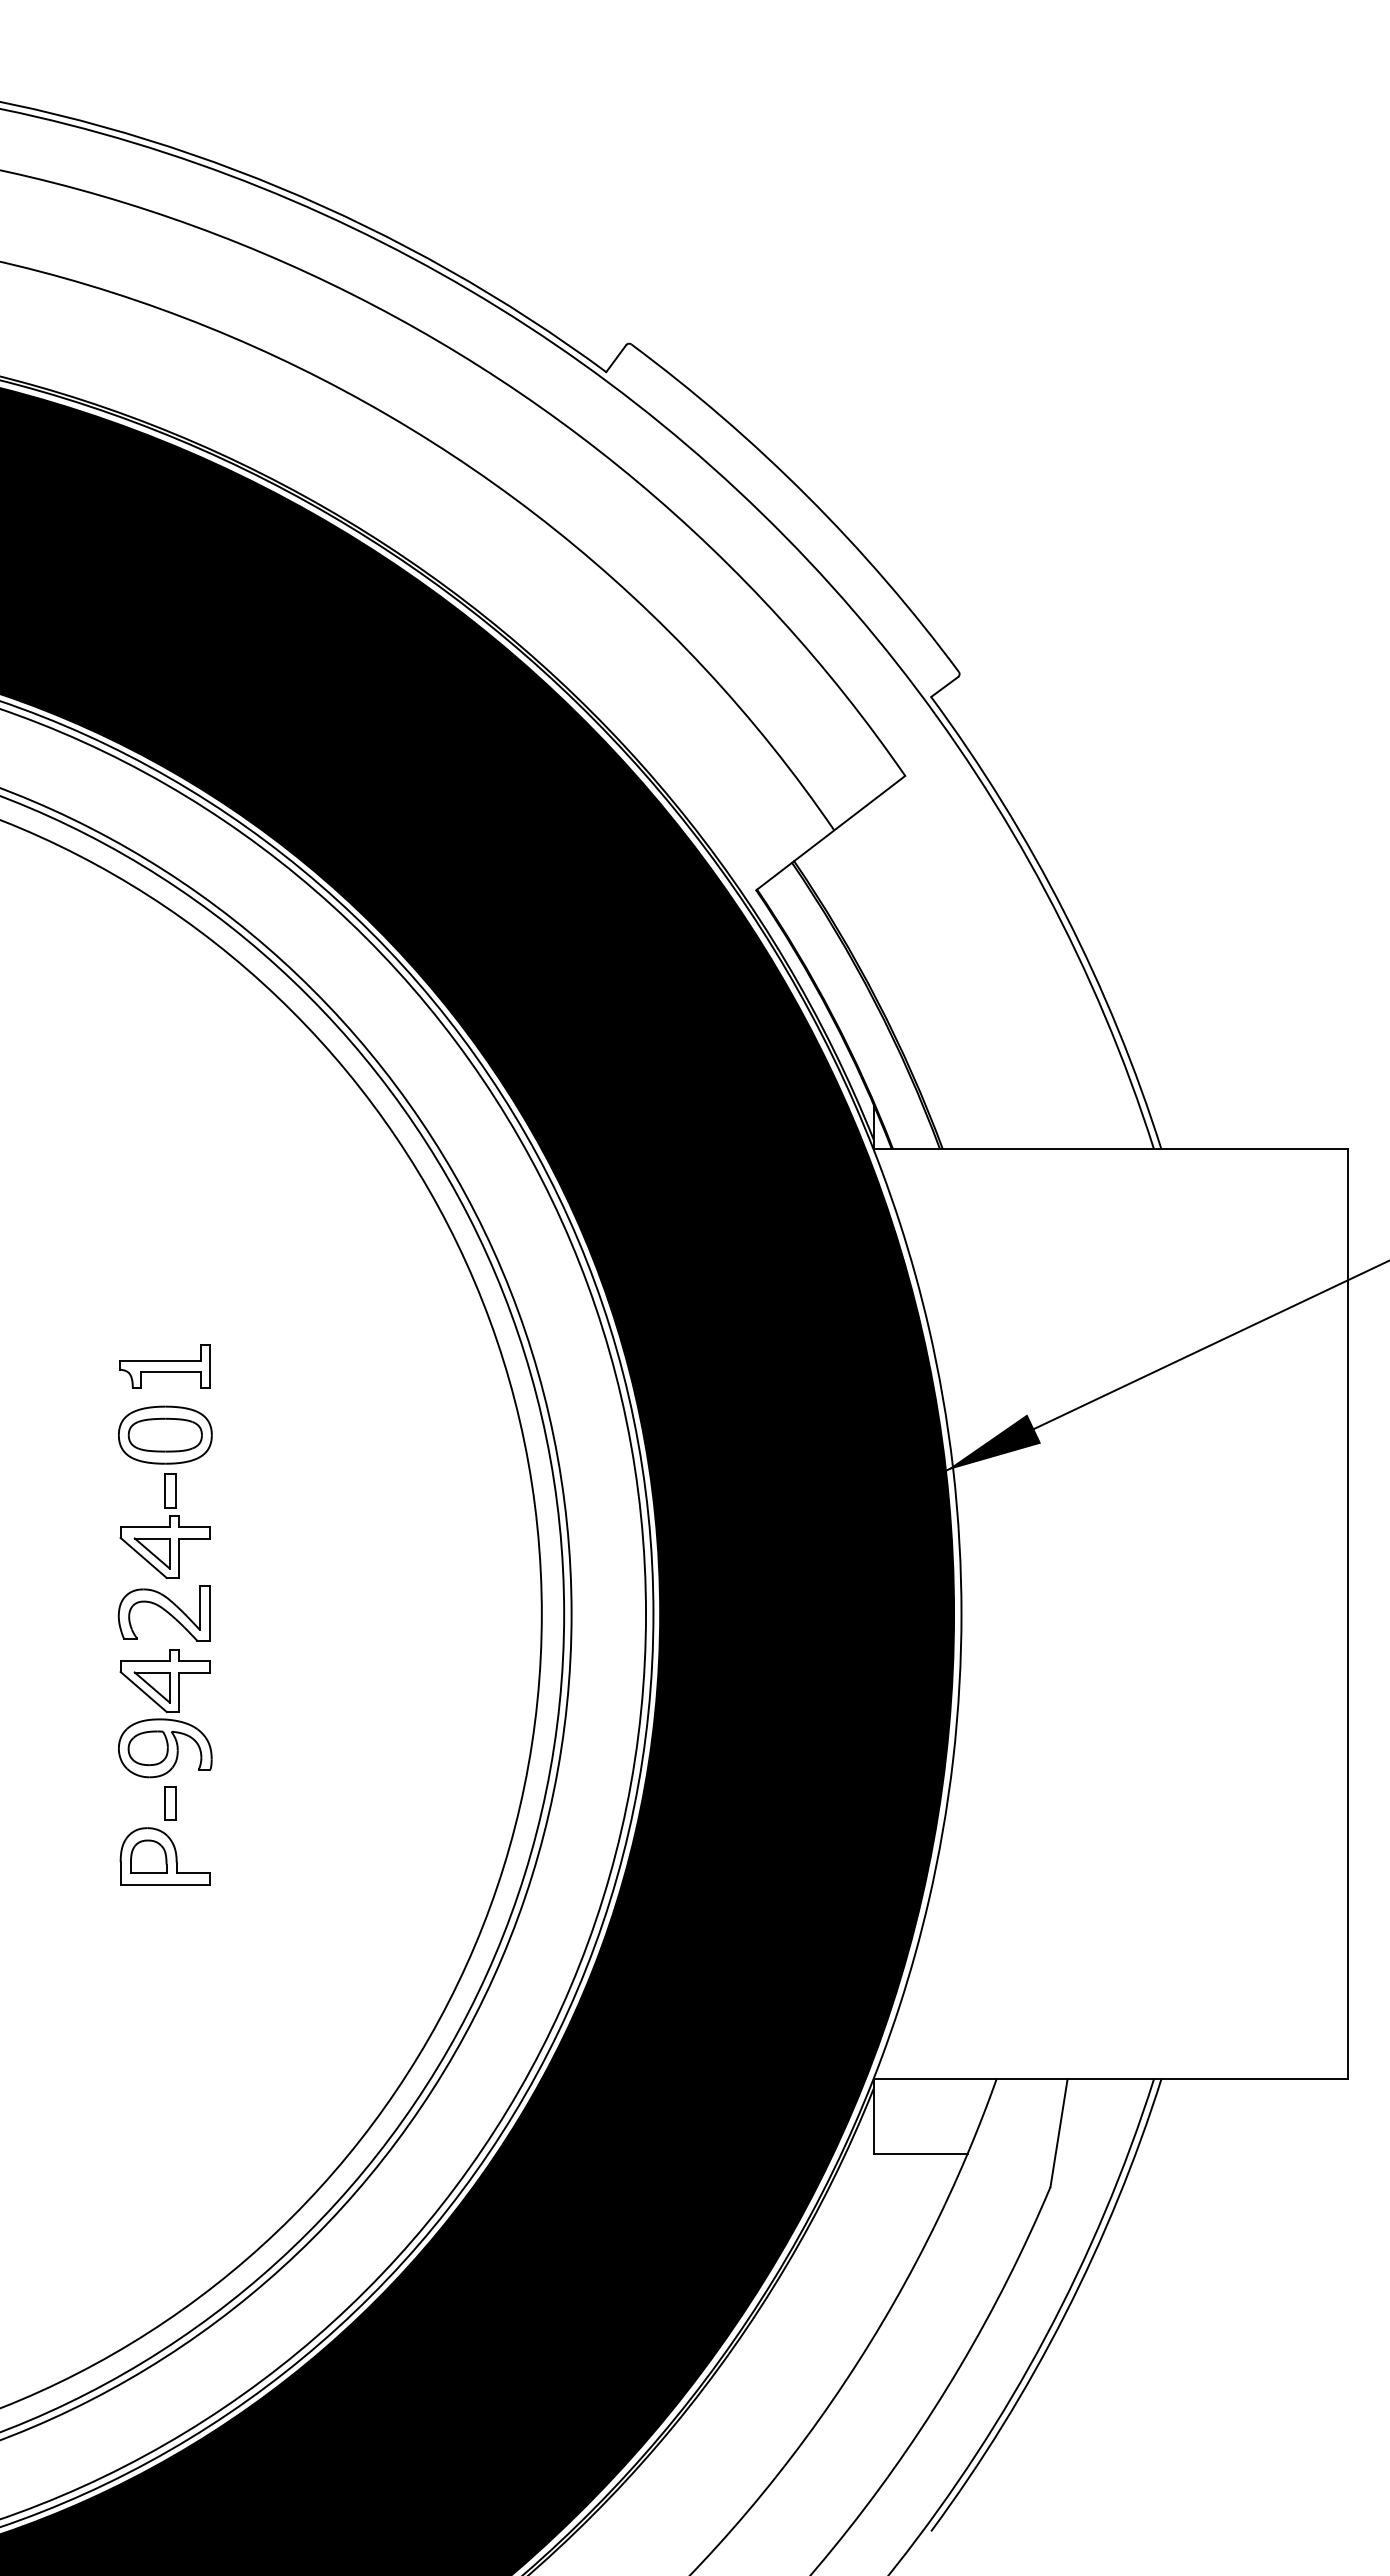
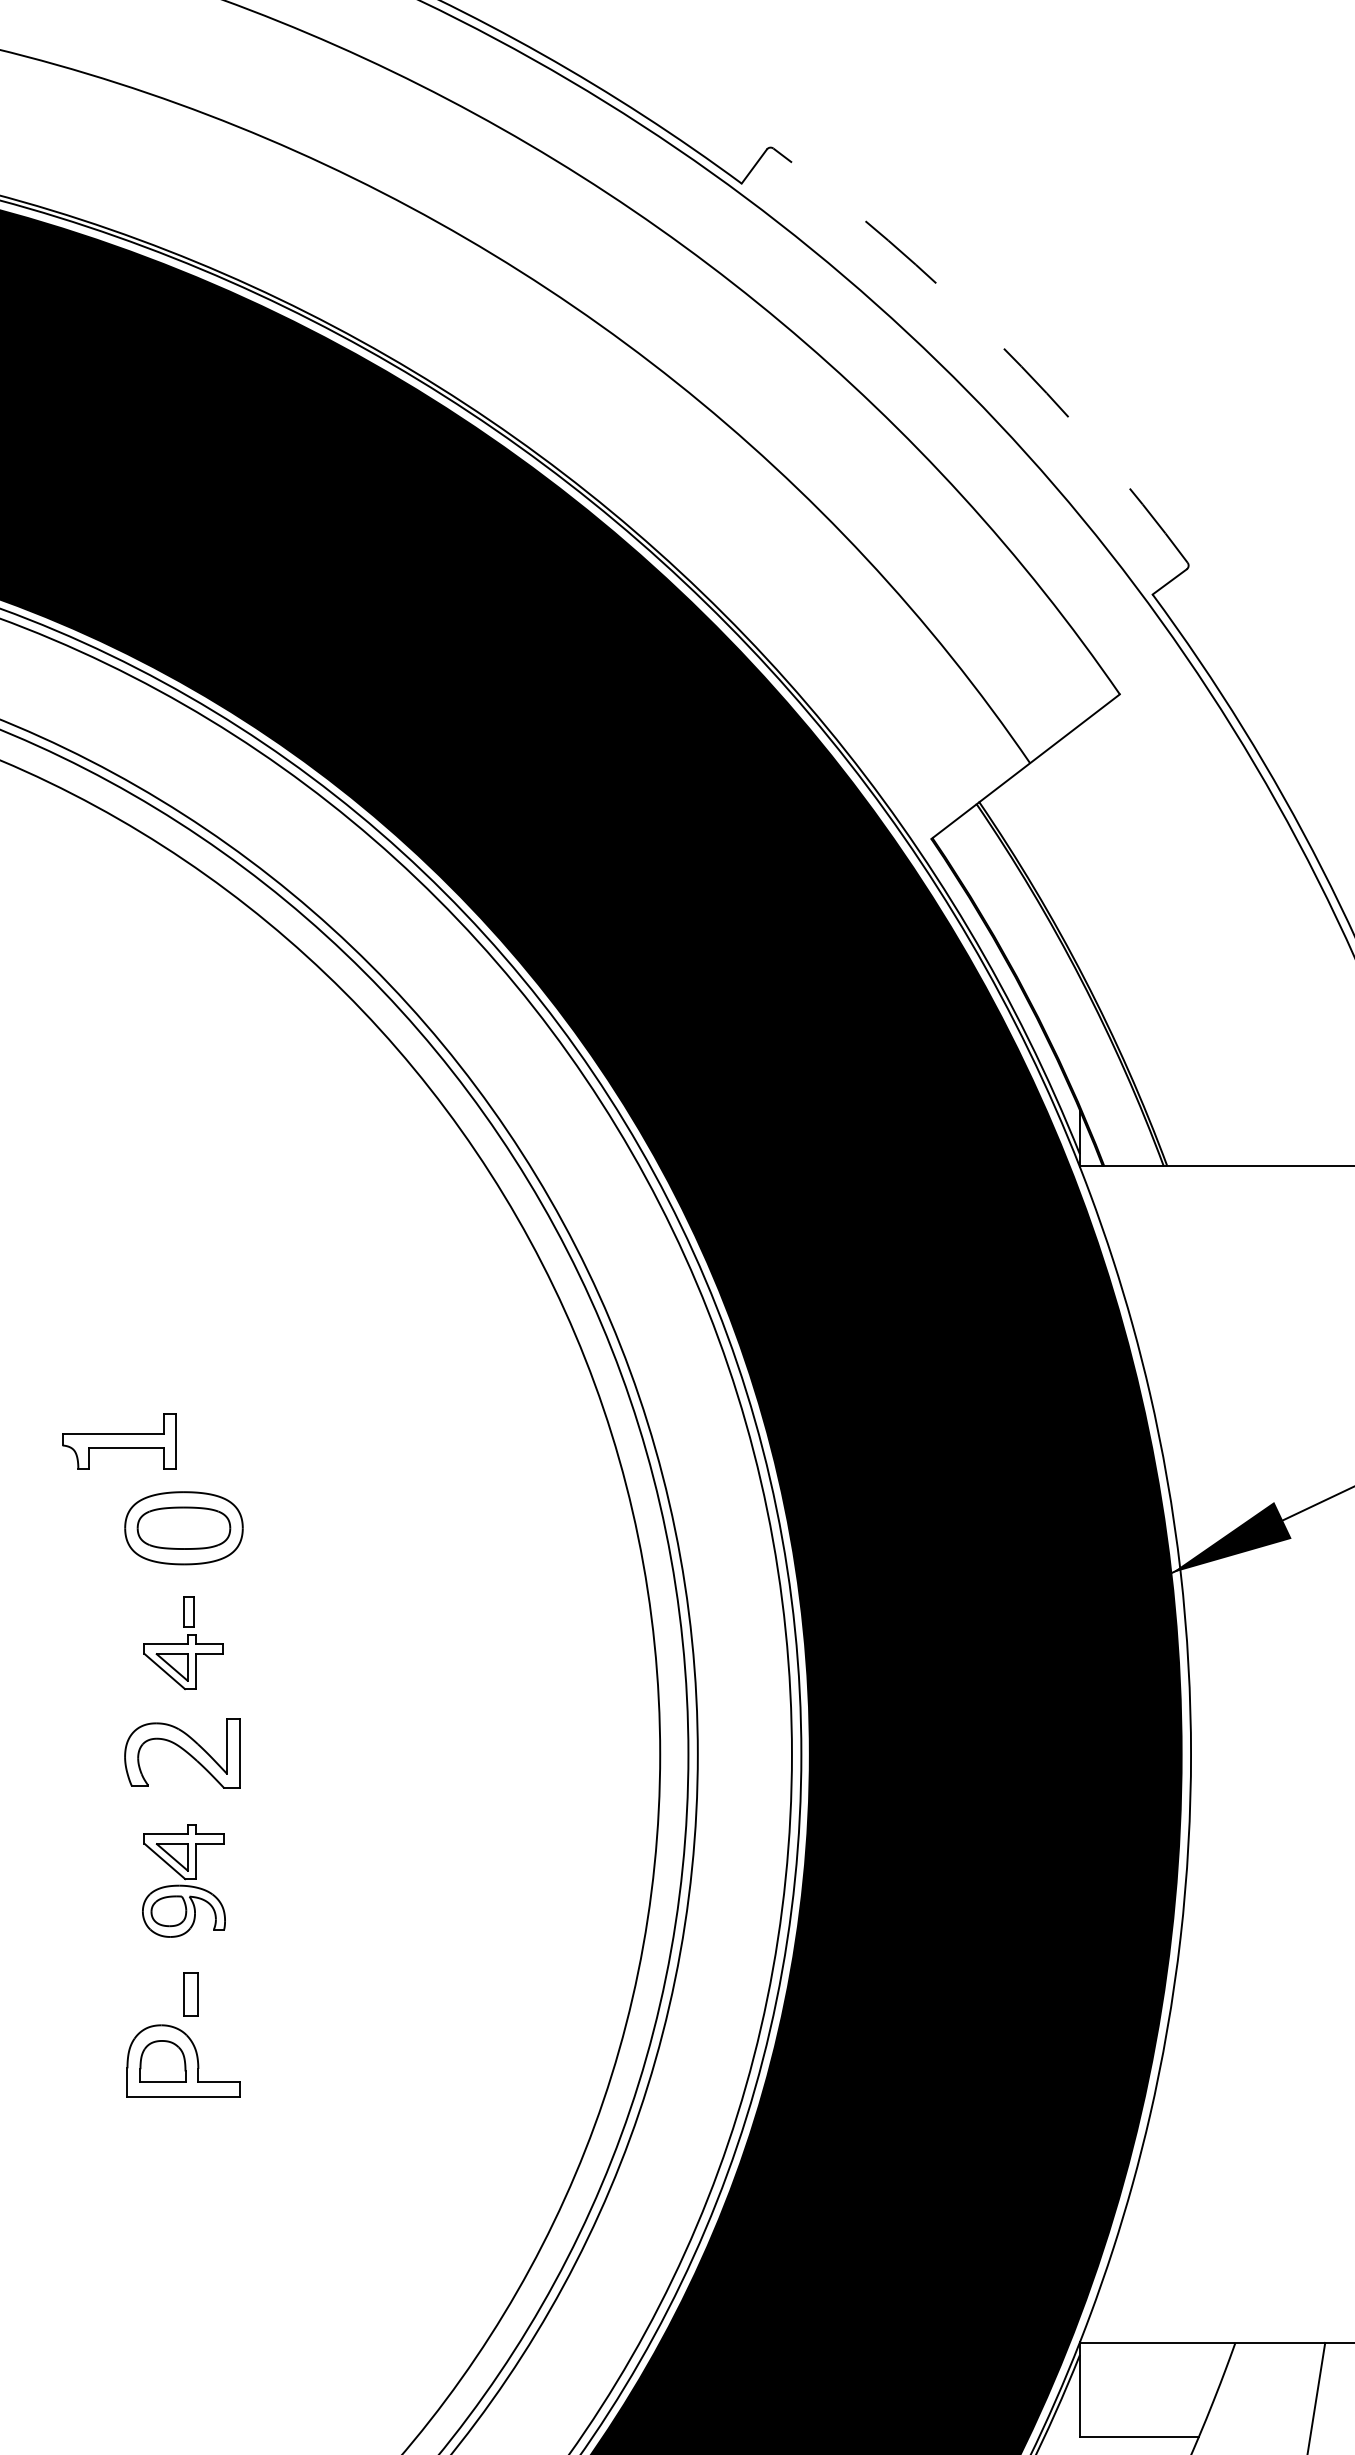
arc: (807, 496) -> (996, 340), solid -> dashed
part: (164, 1366) -> (118, 1441), moved
part: (164, 1525) -> (182, 1642), size x0.7
part: (165, 1713) -> (184, 1880), size x0.7

